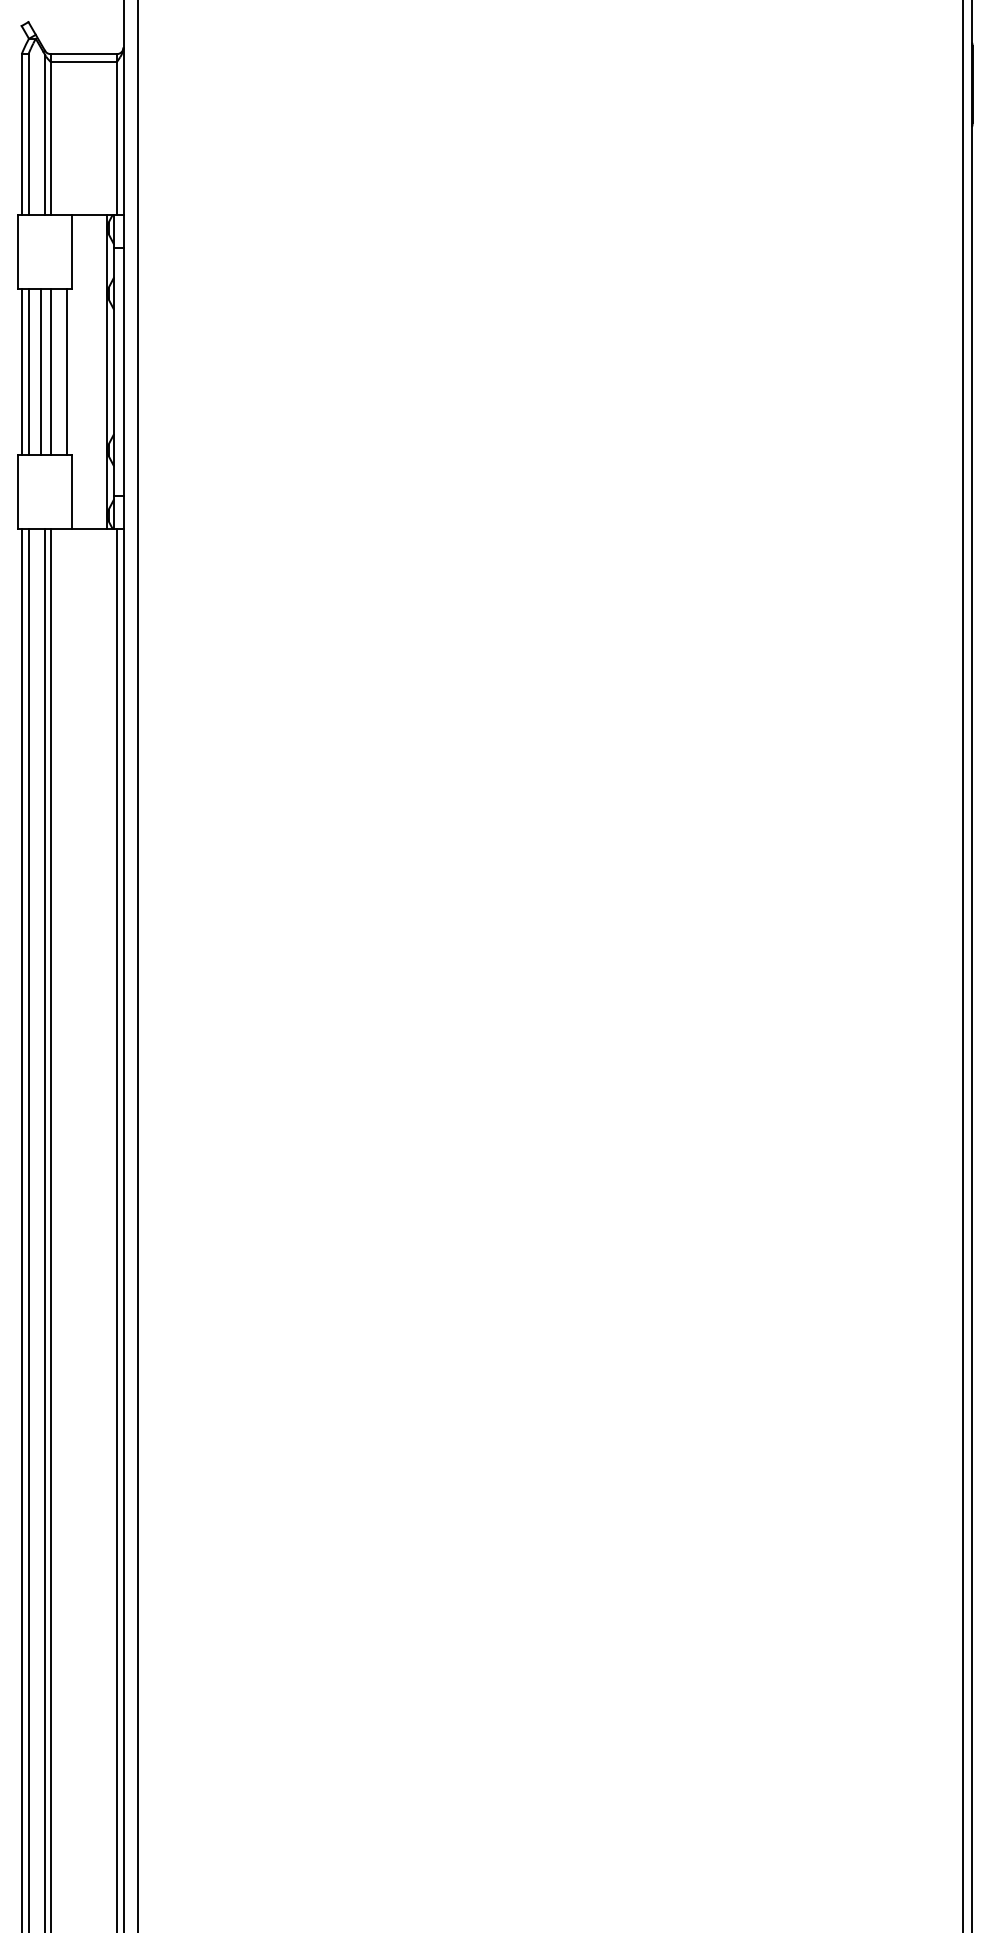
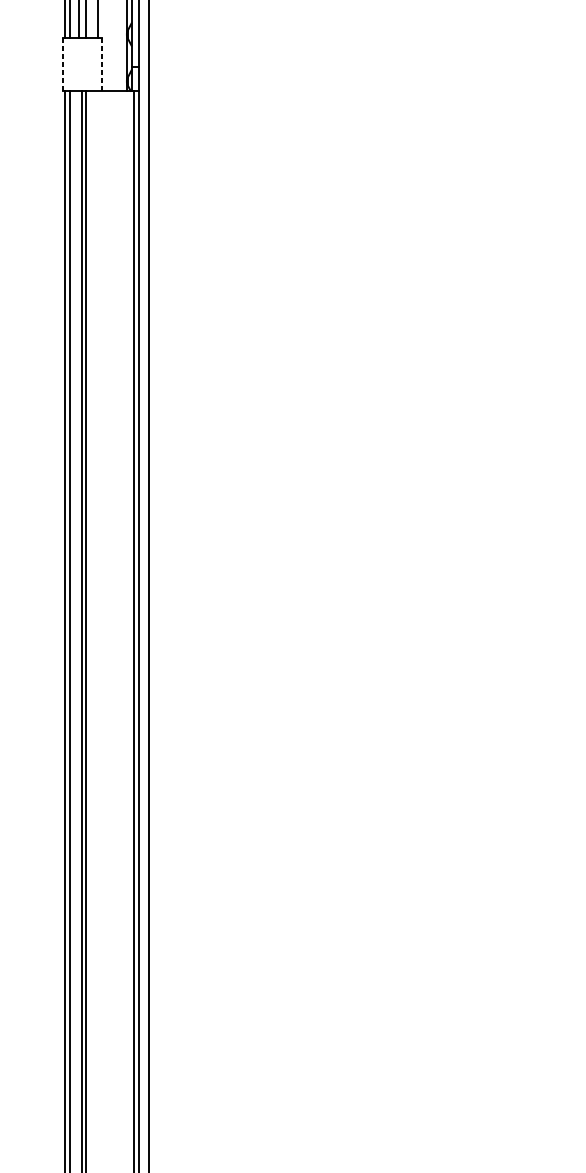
line: (18, 491) -> (63, 64), solid -> dashed
line: (71, 491) -> (101, 64), solid -> dashed

